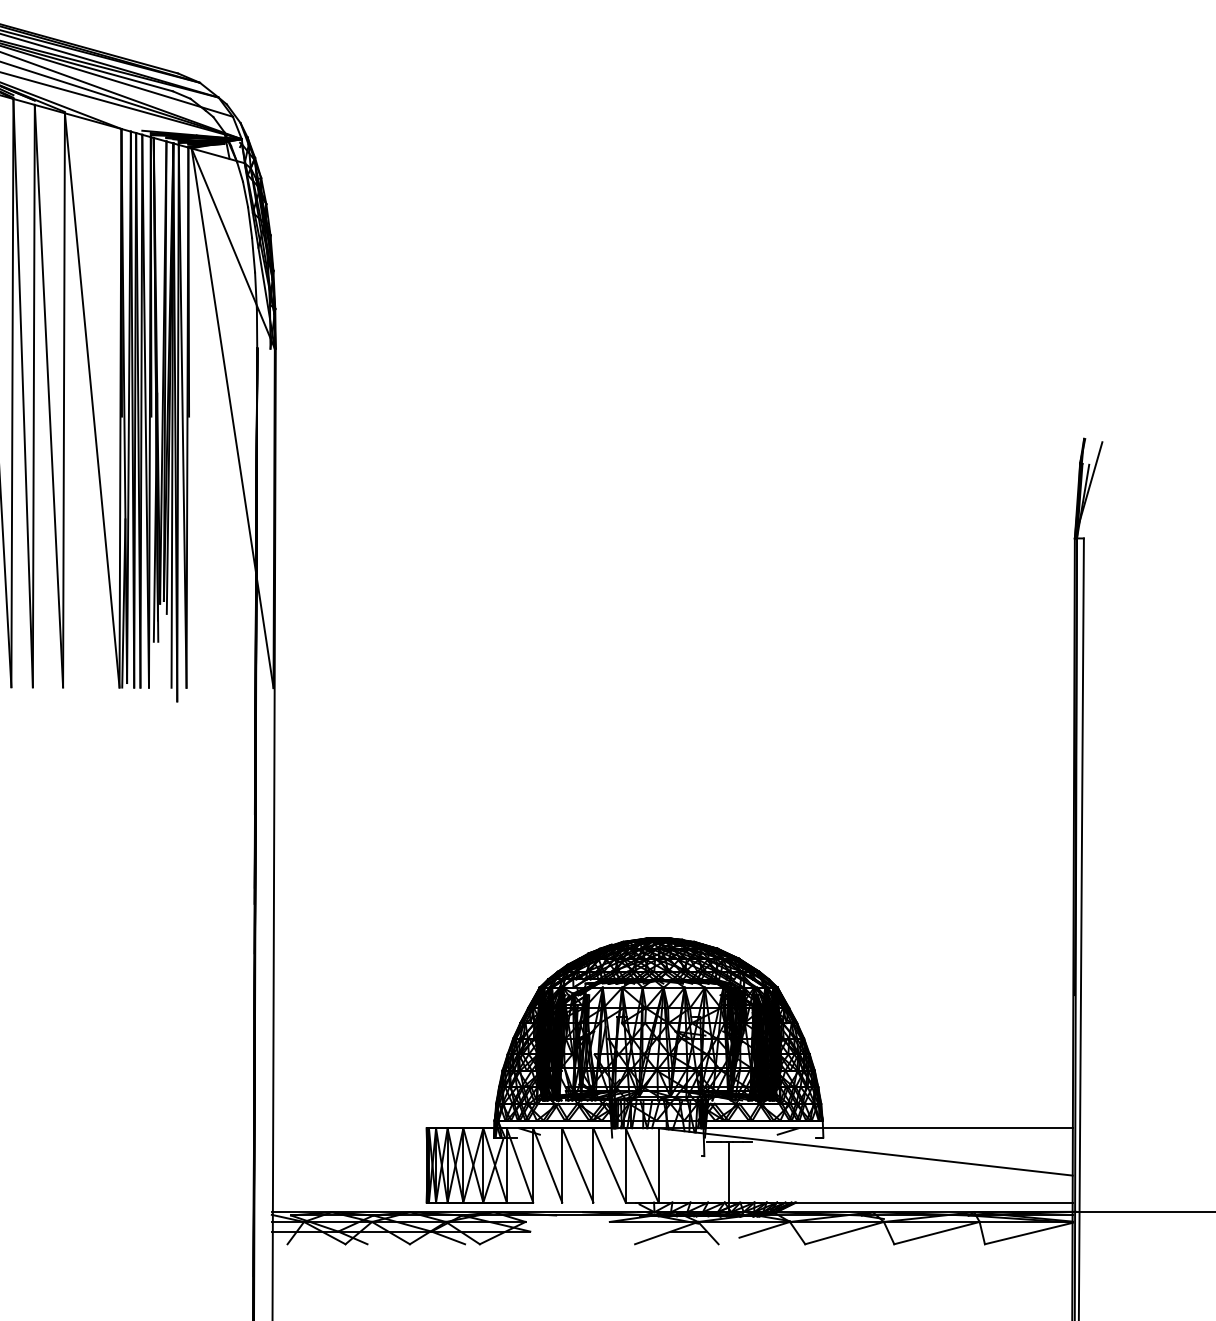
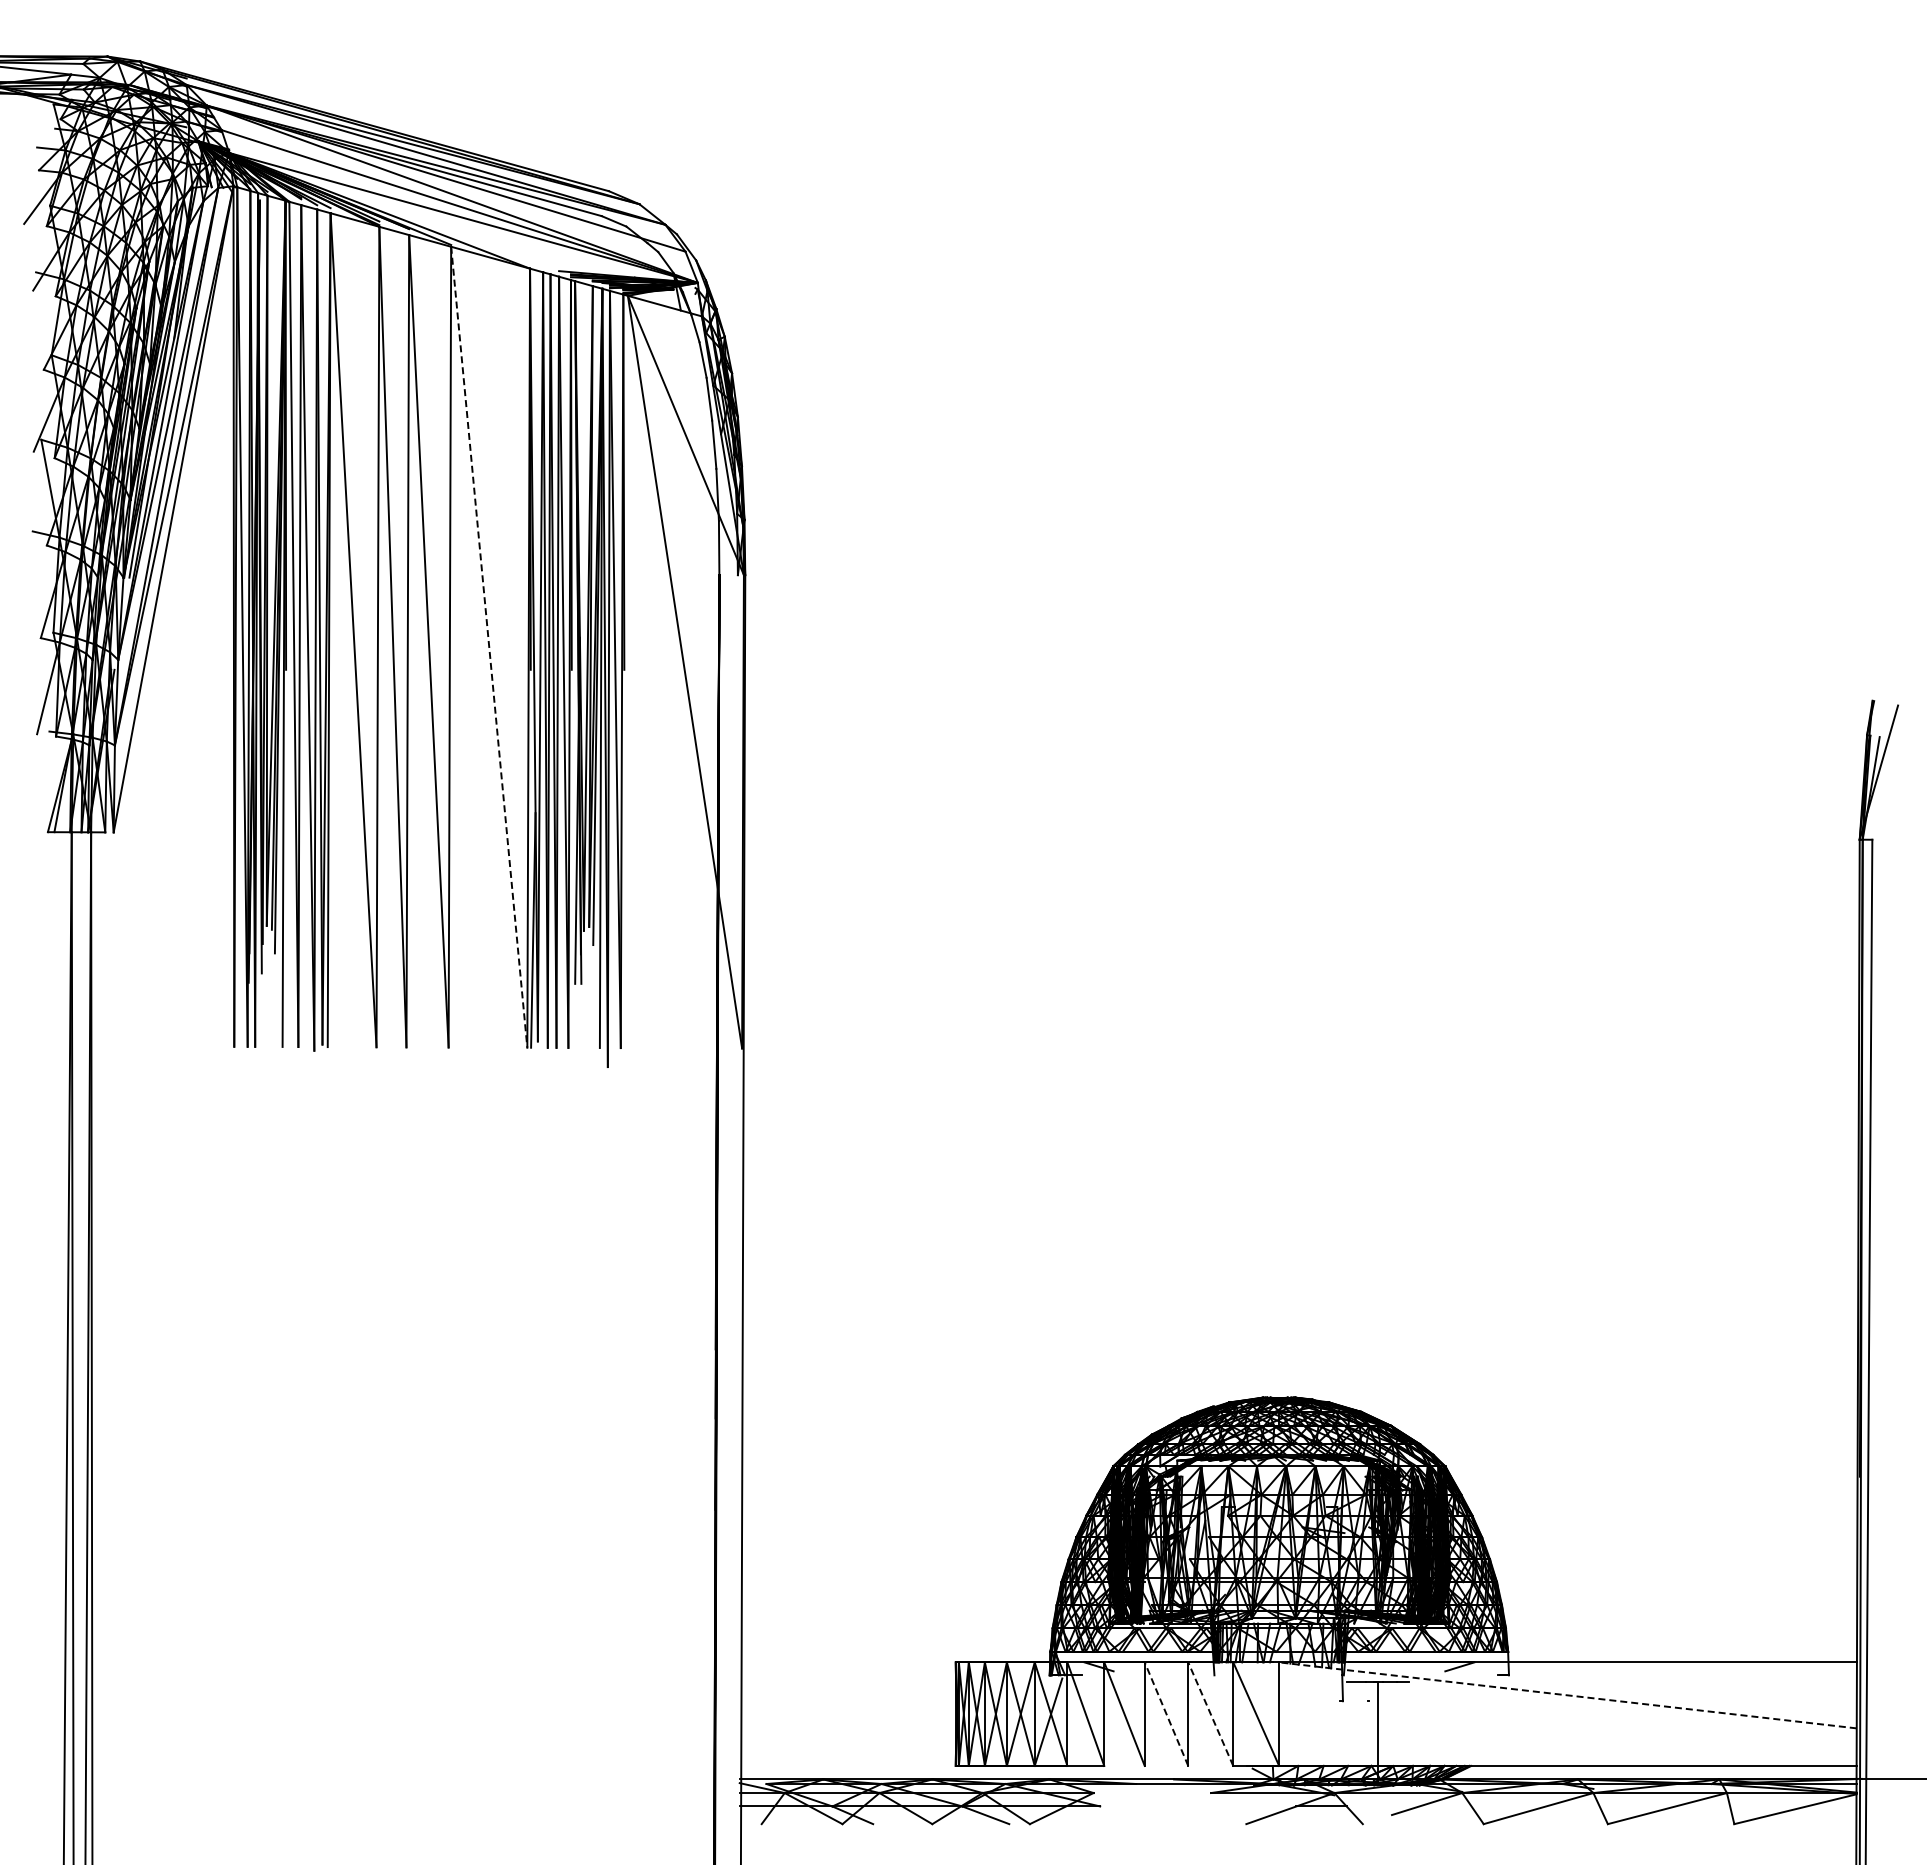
line: (92, 400) -> (489, 647), solid -> dashed
line: (865, 1152) -> (1567, 1695), solid -> dashed
line: (577, 1164) -> (1166, 1713), solid -> dashed
line: (609, 1164) -> (1210, 1713), solid -> dashed

